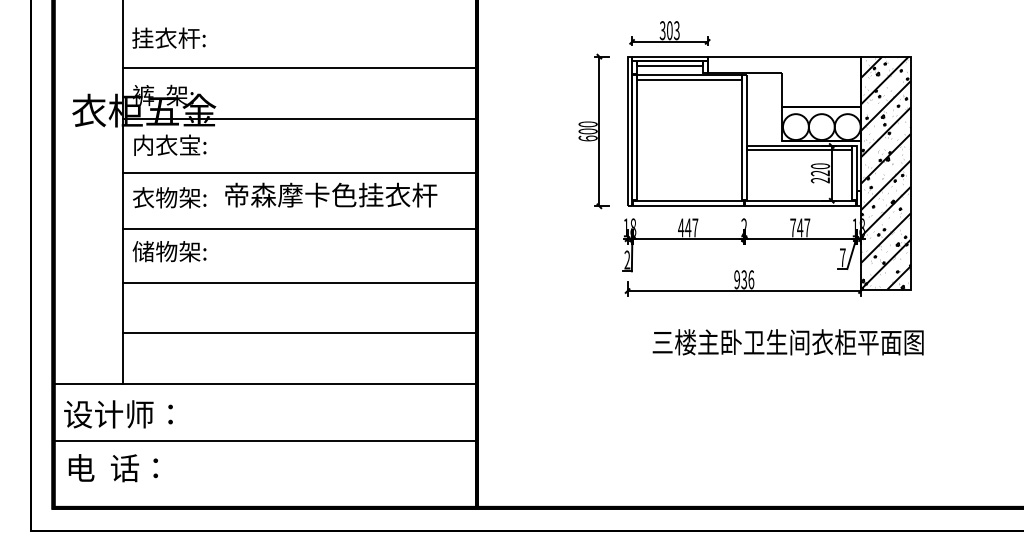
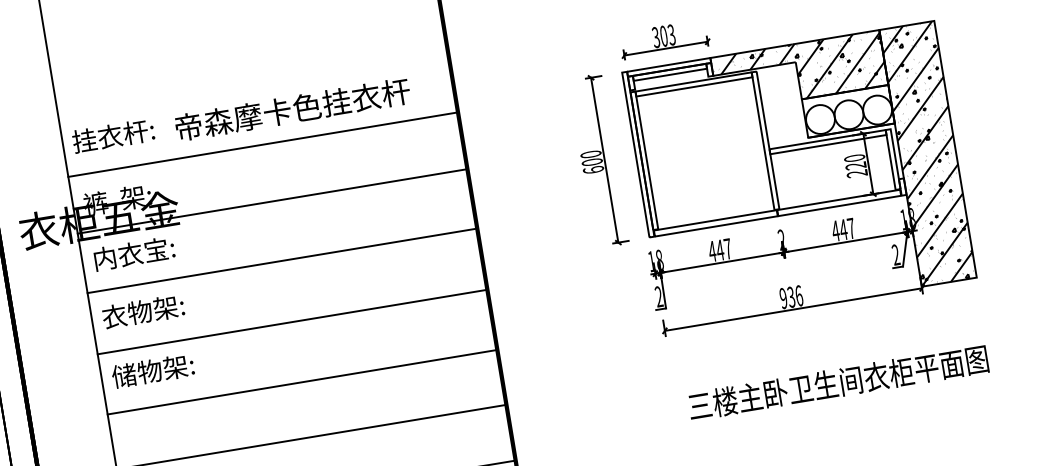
hatch: (784, 81) -> (799, 71), added
text: (331, 194) -> (292, 108), moved
text: (793, 227) -> (836, 230), 747 -> 447
text: (842, 257) -> (895, 254), 7 -> 2
text: (787, 342) -> (837, 383), moved

